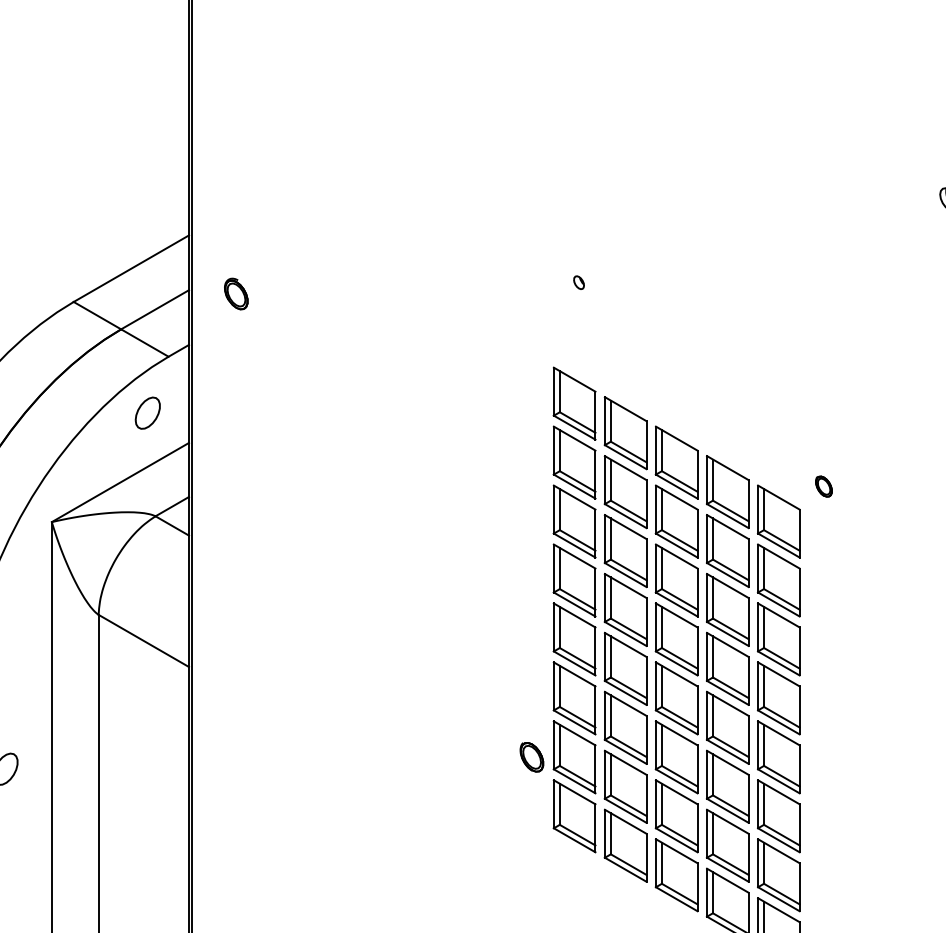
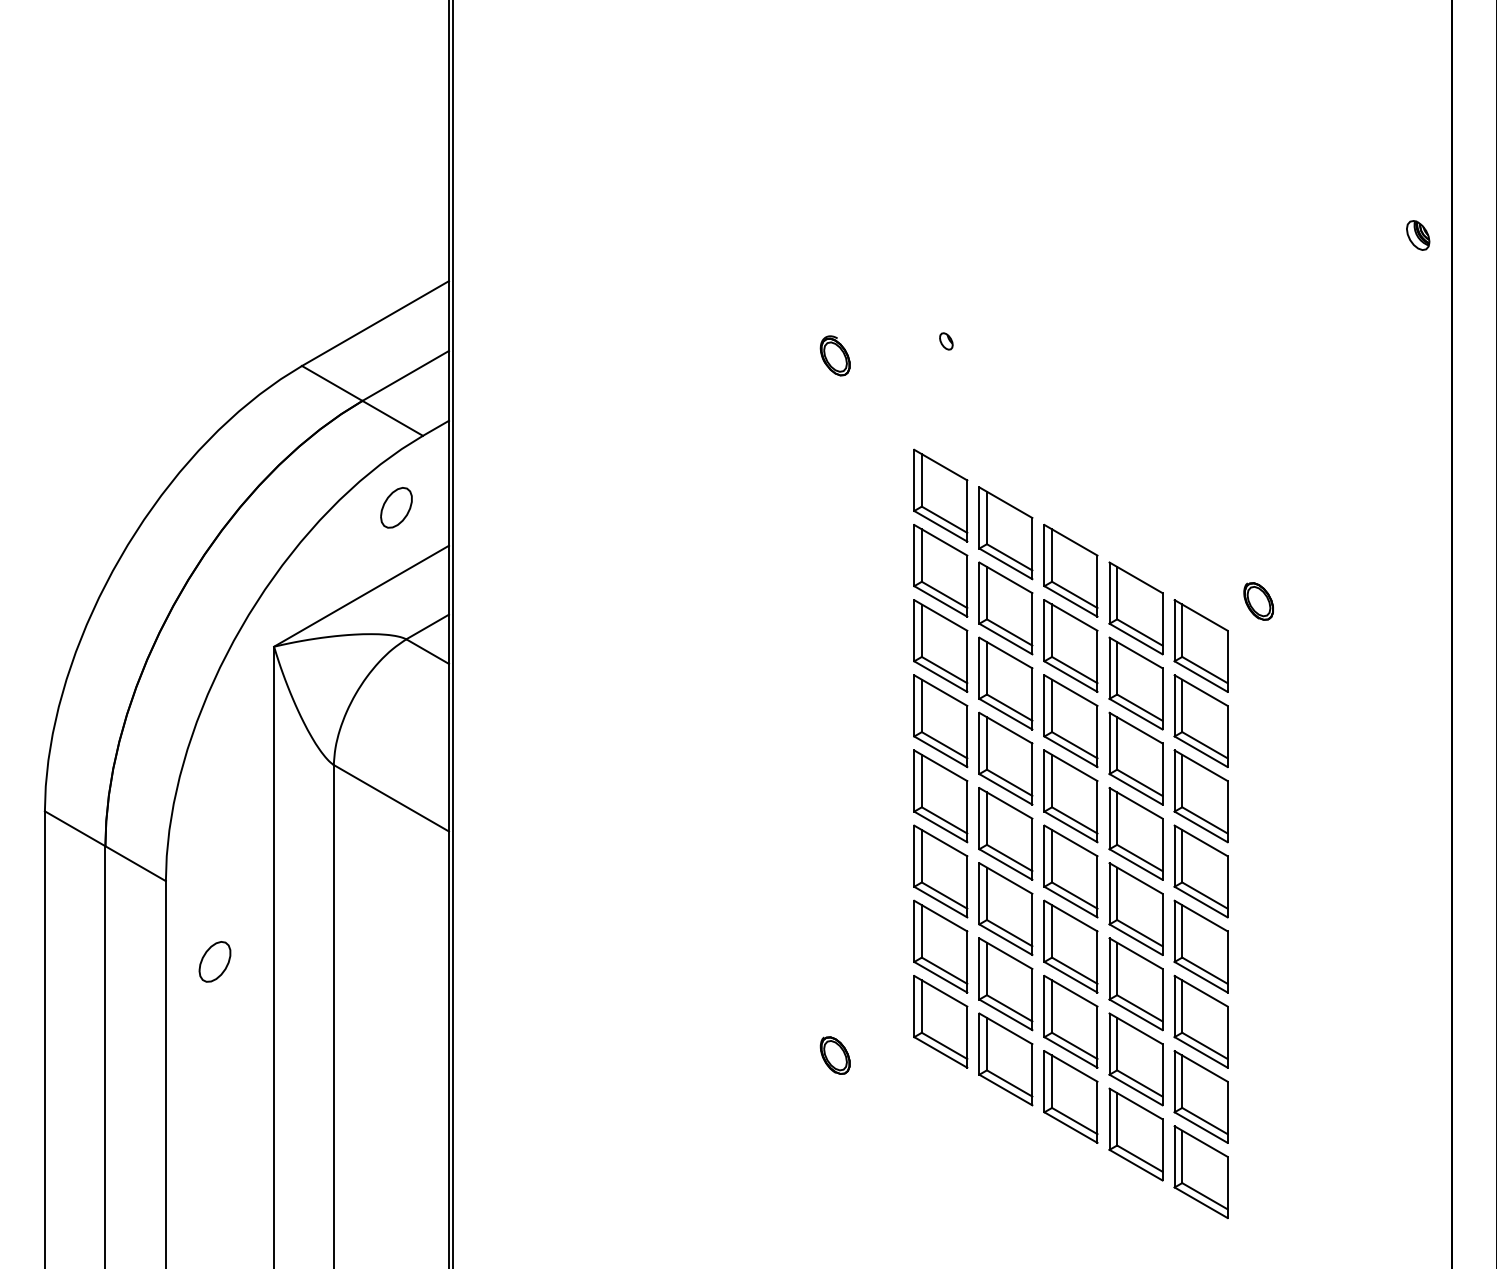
part: (235, 293) -> (834, 355), moved
part: (823, 486) -> (1258, 601), size x1.43
part: (531, 757) -> (834, 1055), moved

